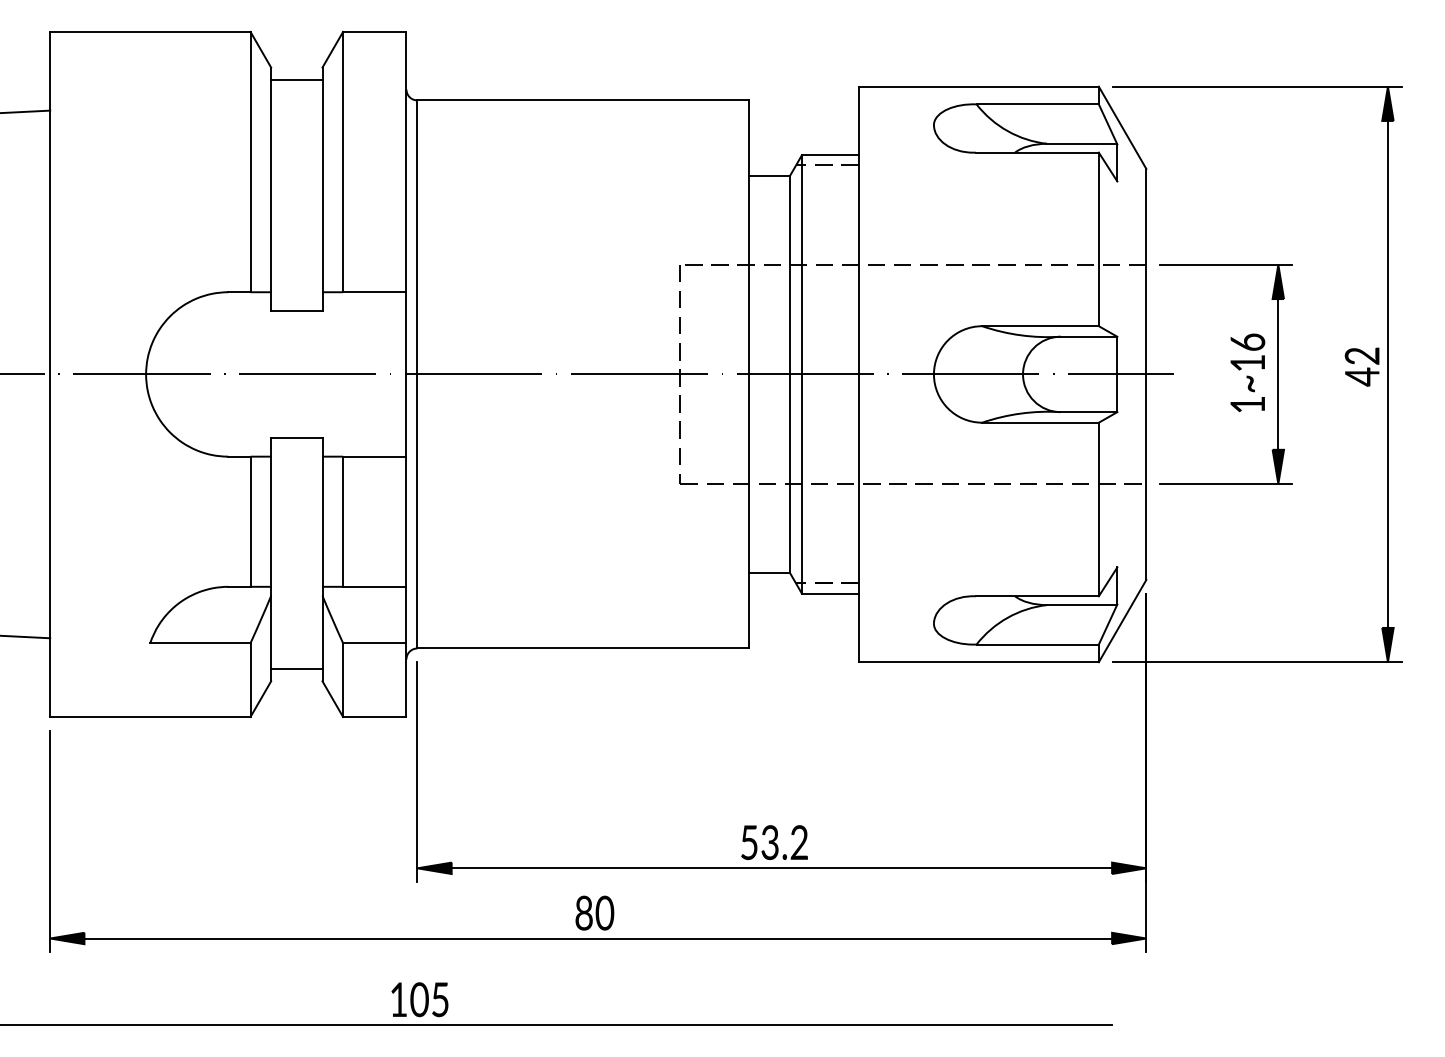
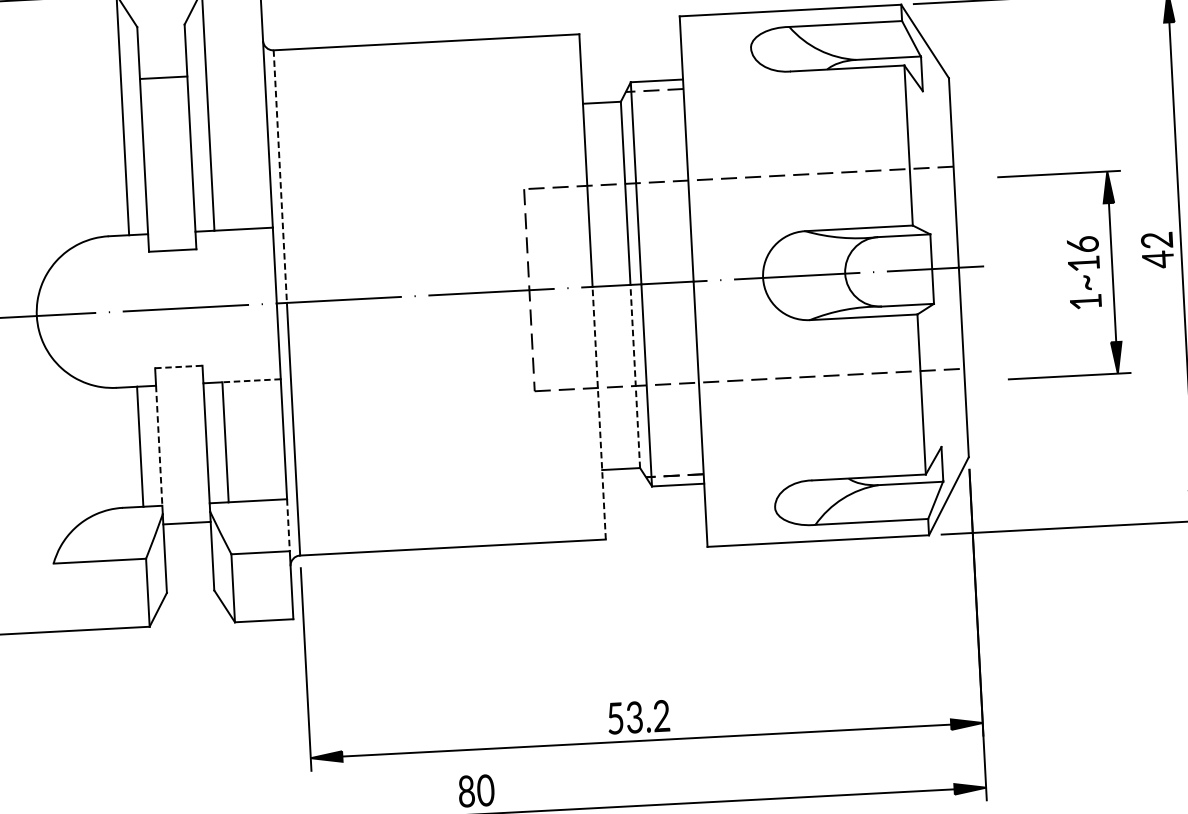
line: (296, 79) -> (163, 77), moved
line: (417, 237) -> (280, 176), solid -> dashed
part: (1233, 365) -> (1070, 266), moved
line: (296, 437) -> (178, 366), solid -> dashed
line: (374, 456) -> (251, 380), solid -> dashed
line: (790, 473) -> (635, 376), solid -> dashed
line: (748, 510) -> (598, 412), solid -> dashed
line: (271, 522) -> (159, 446), solid -> dashed
line: (406, 615) -> (288, 525), solid -> dashed
line: (296, 669) -> (186, 523), moved

